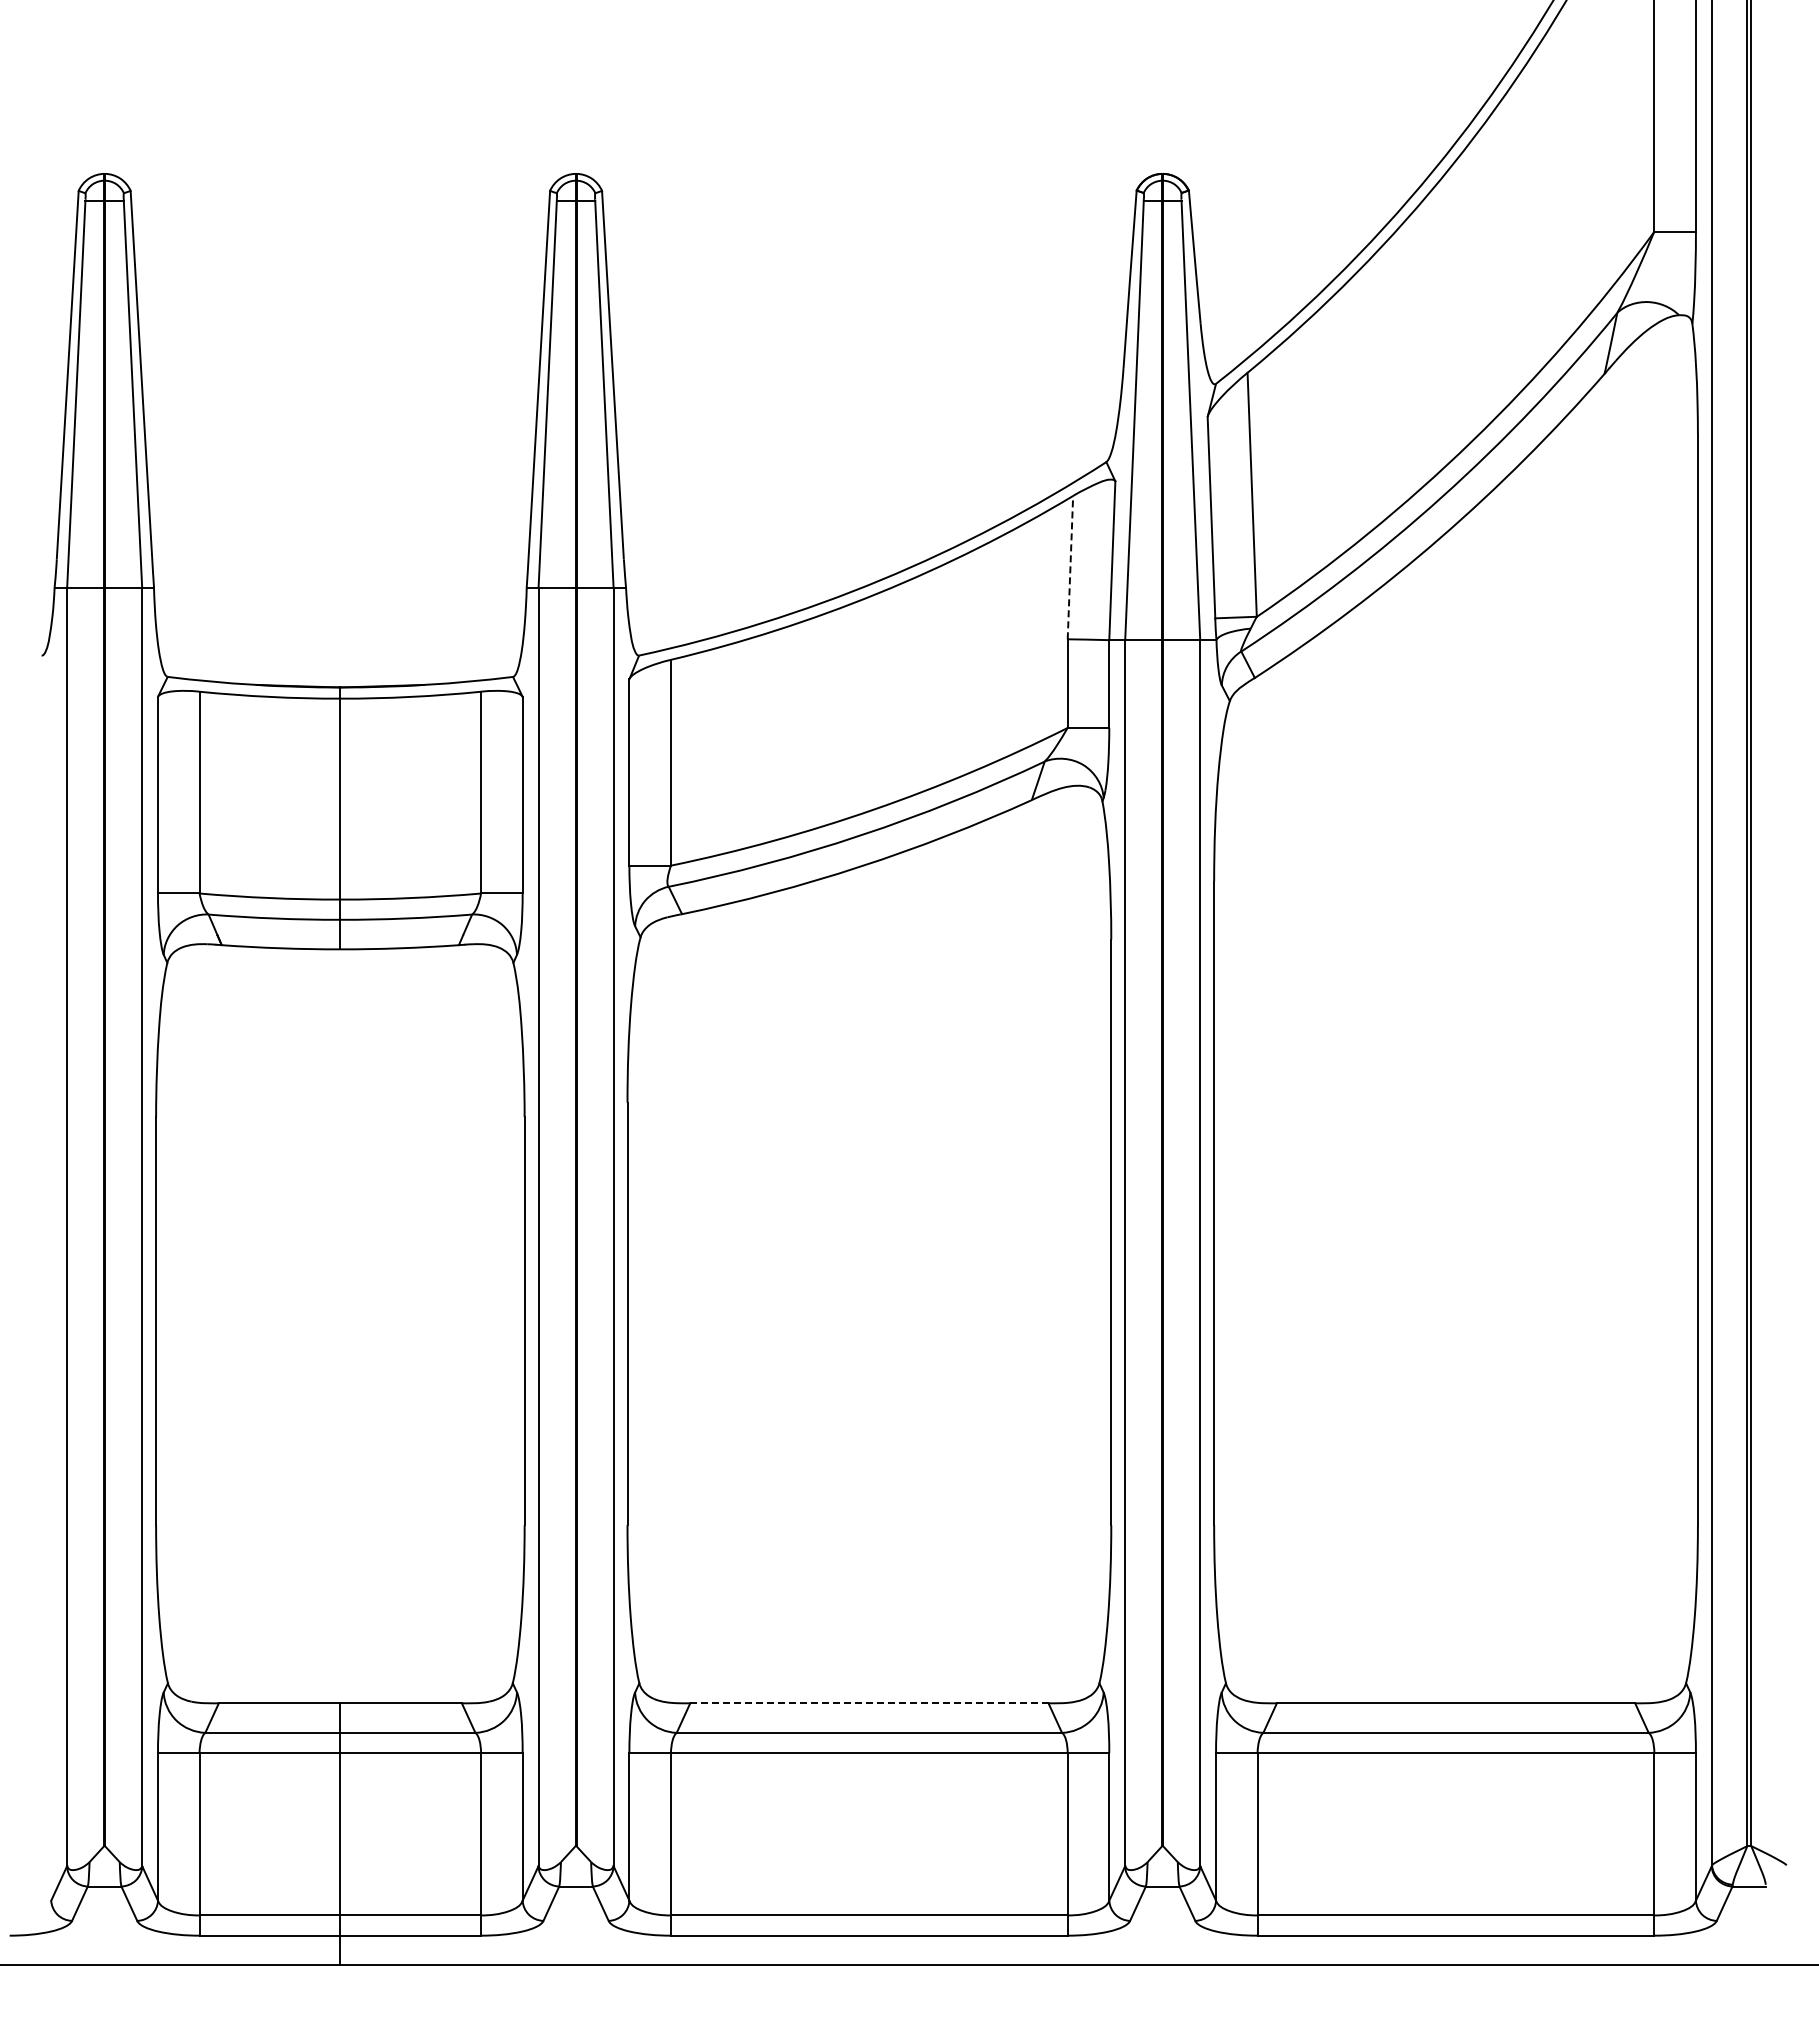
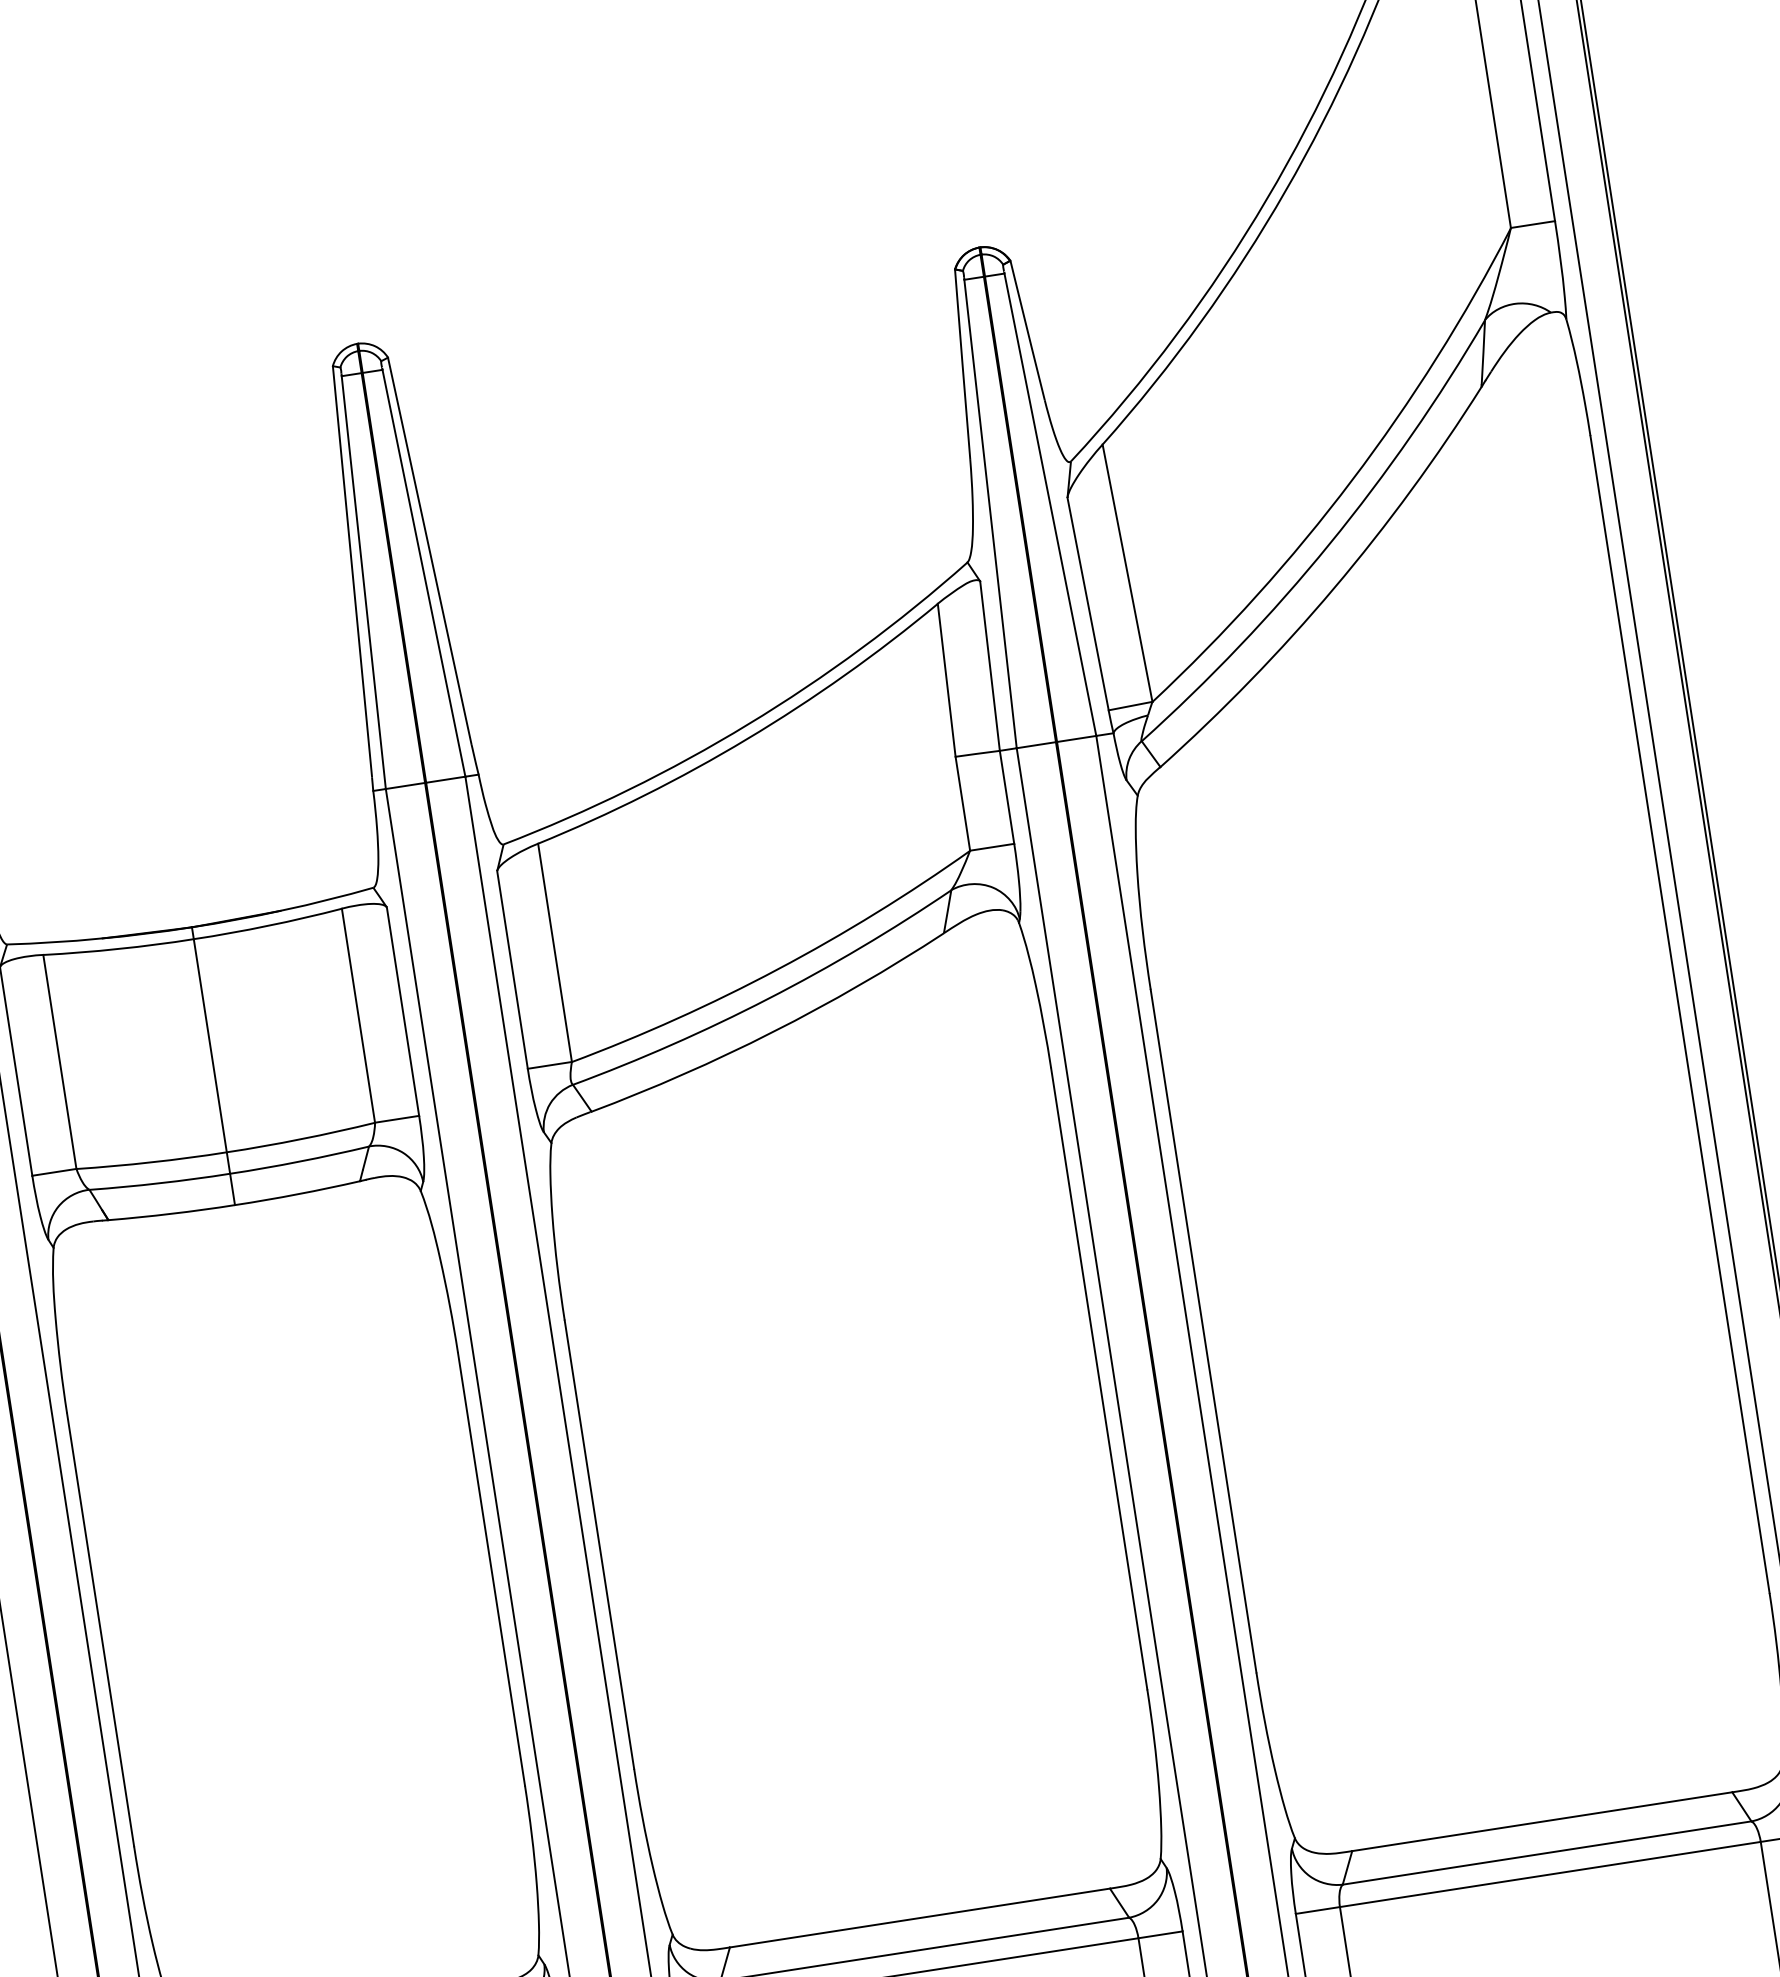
line: (1070, 567) -> (946, 680), dashed -> solid
line: (869, 1703) -> (920, 1918), dashed -> solid

